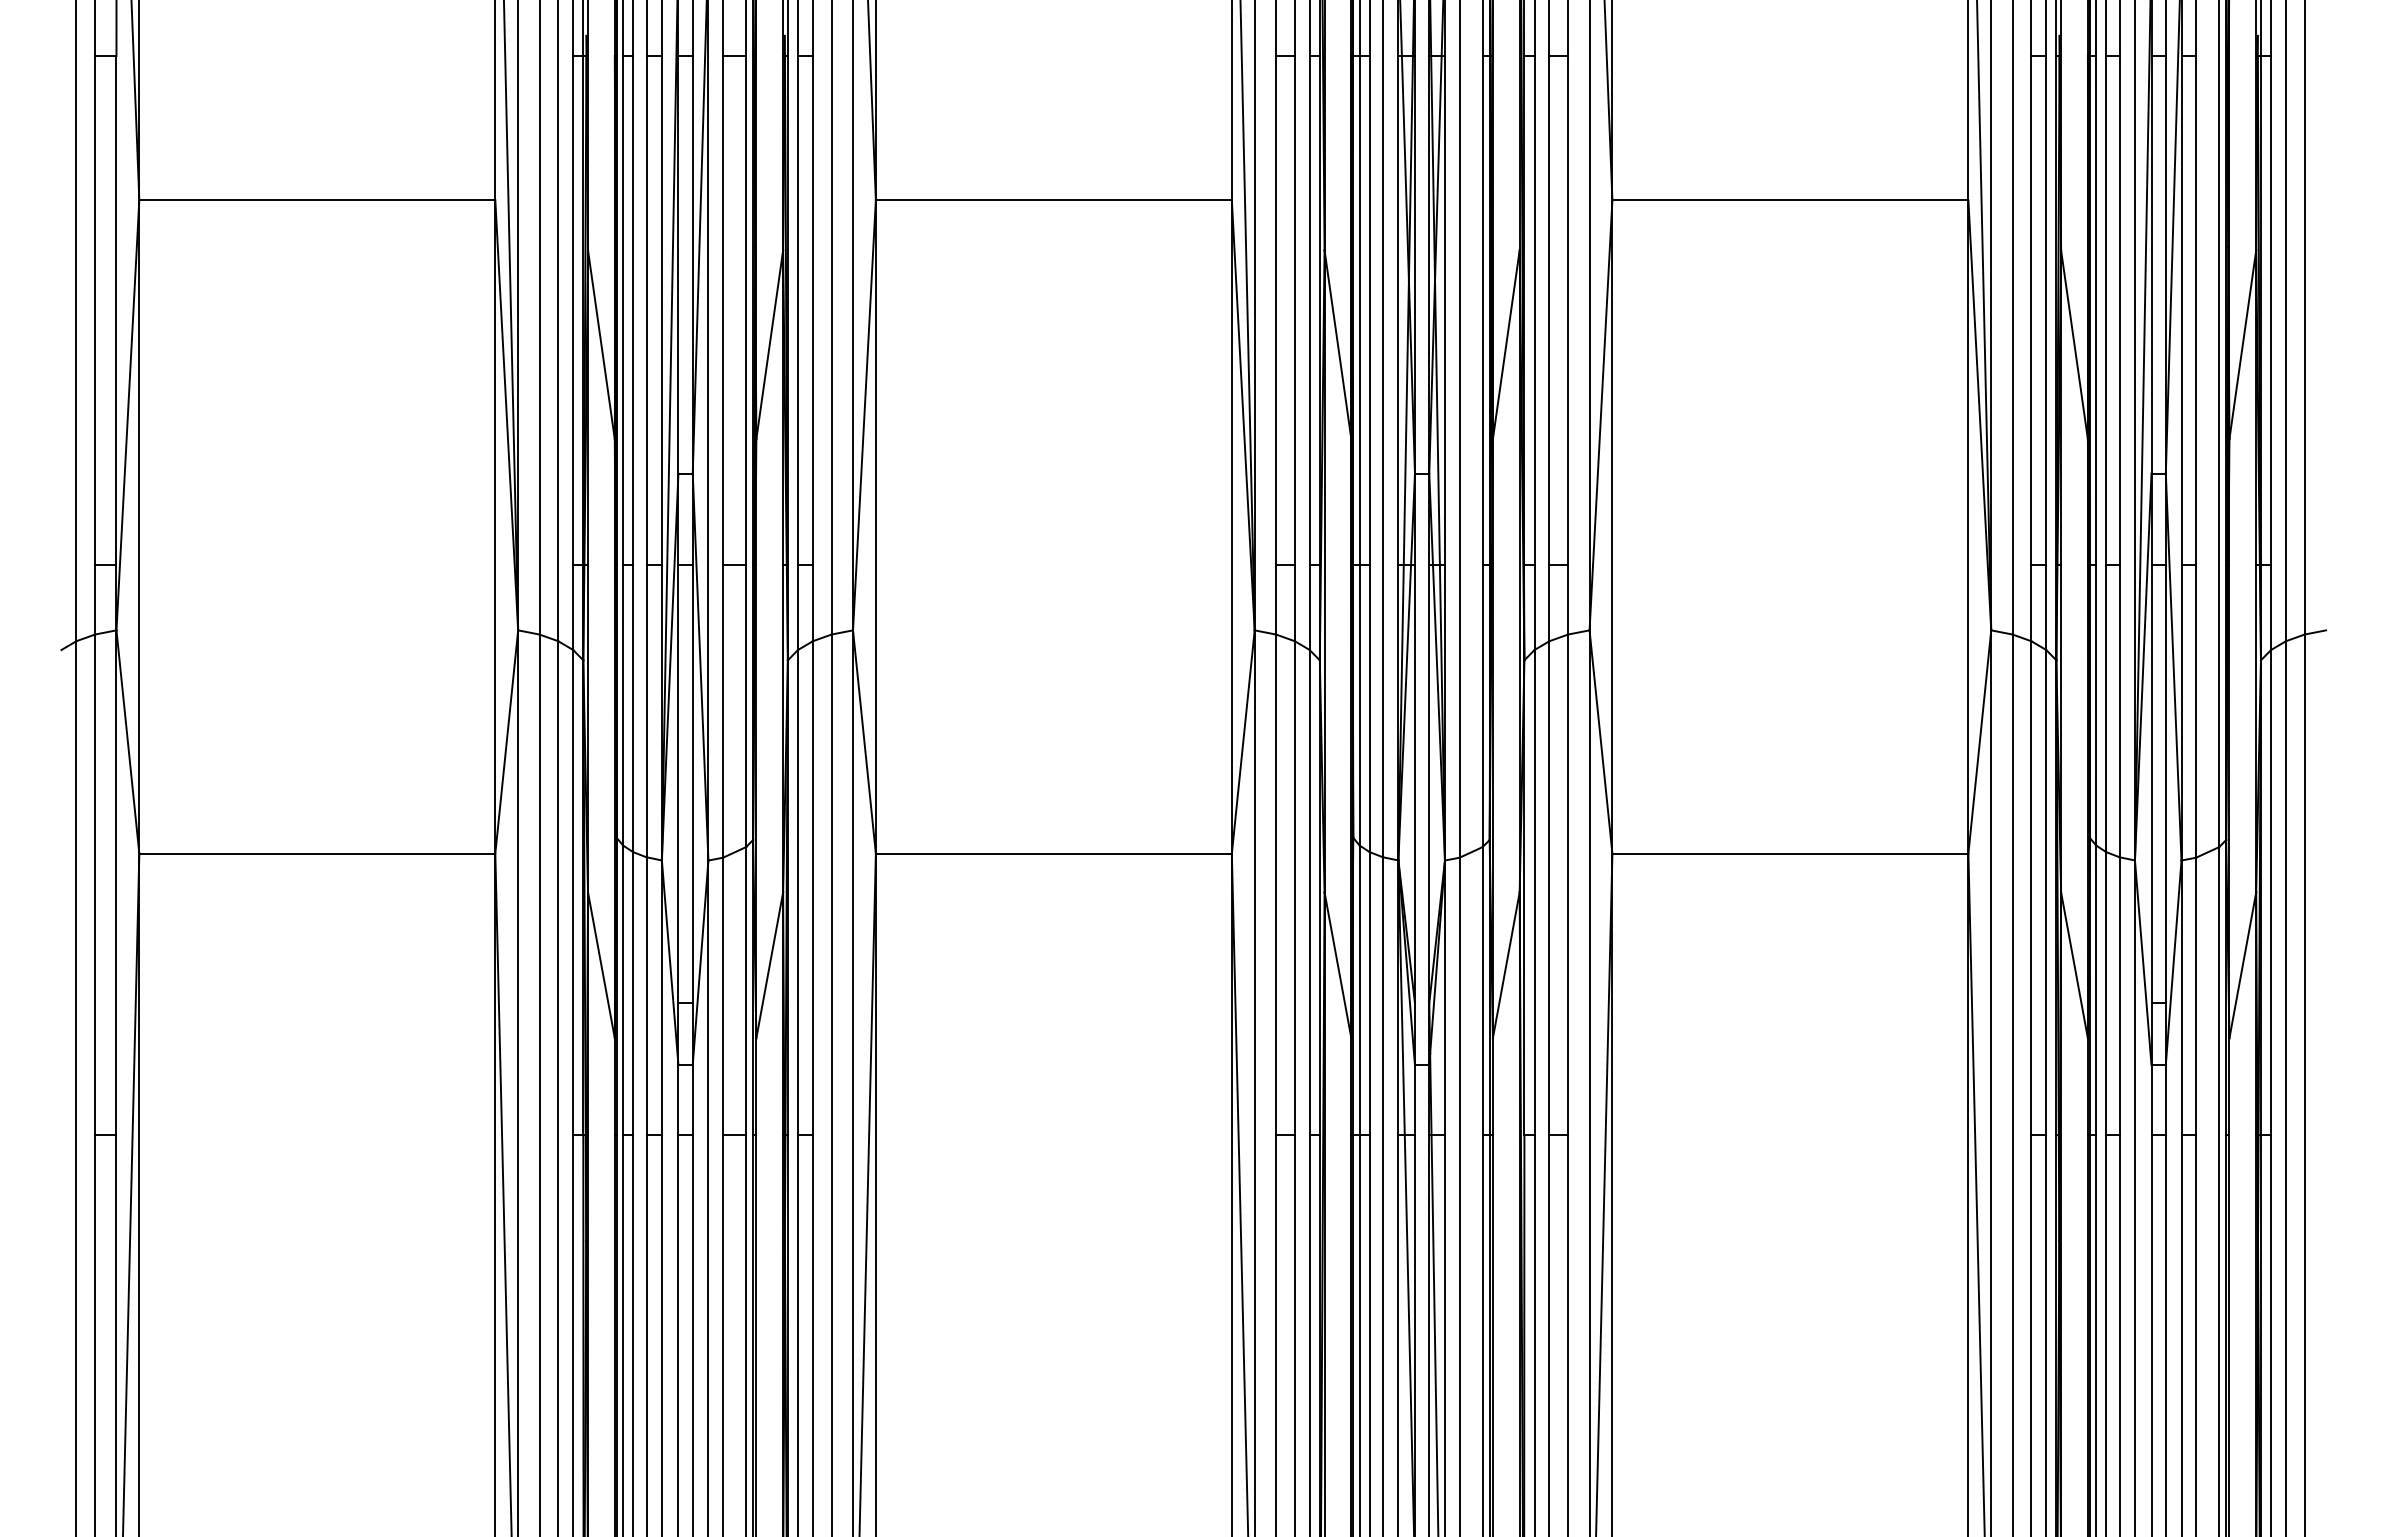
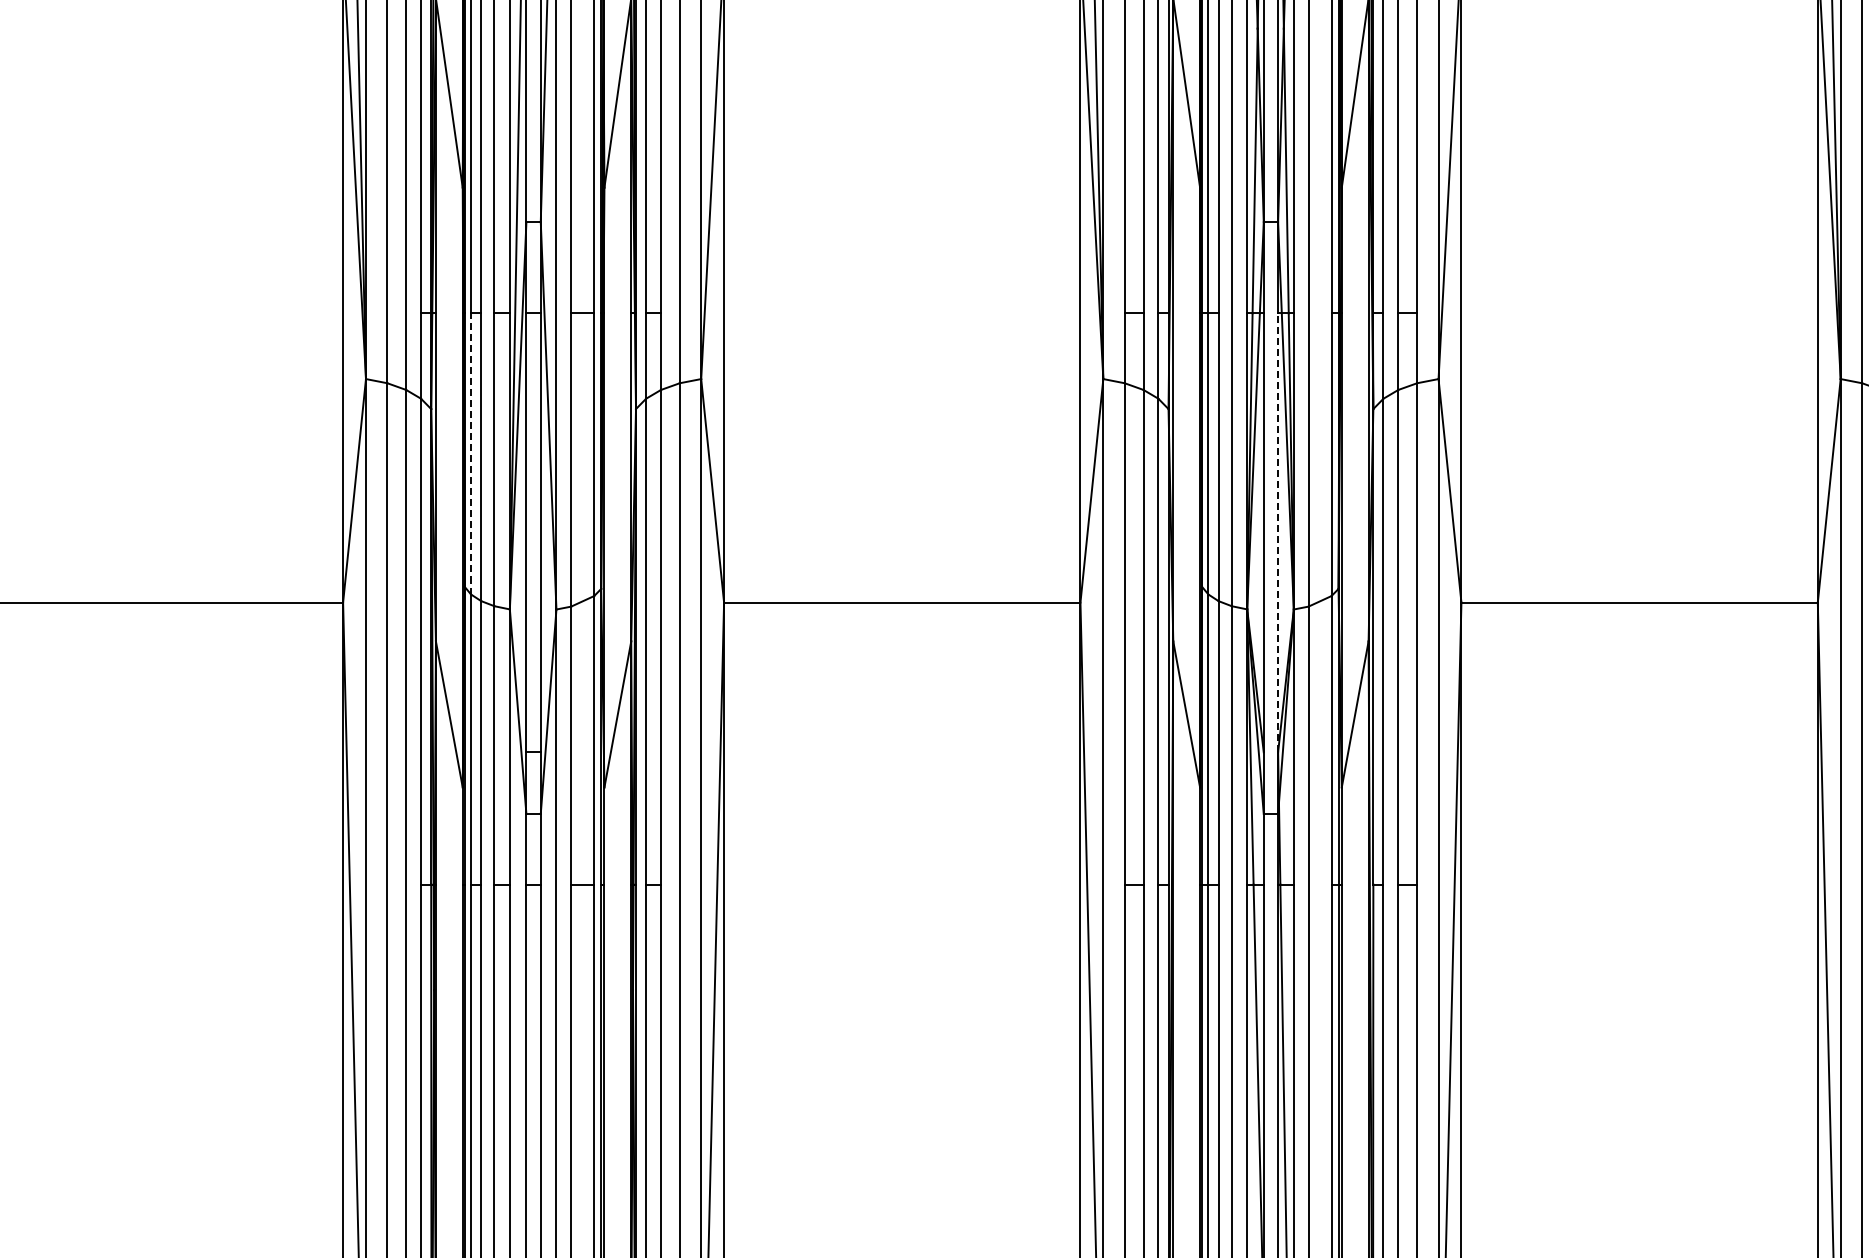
line: (623, 704) -> (471, 453), solid -> dashed
line: (1429, 783) -> (1278, 532), solid -> dashed

